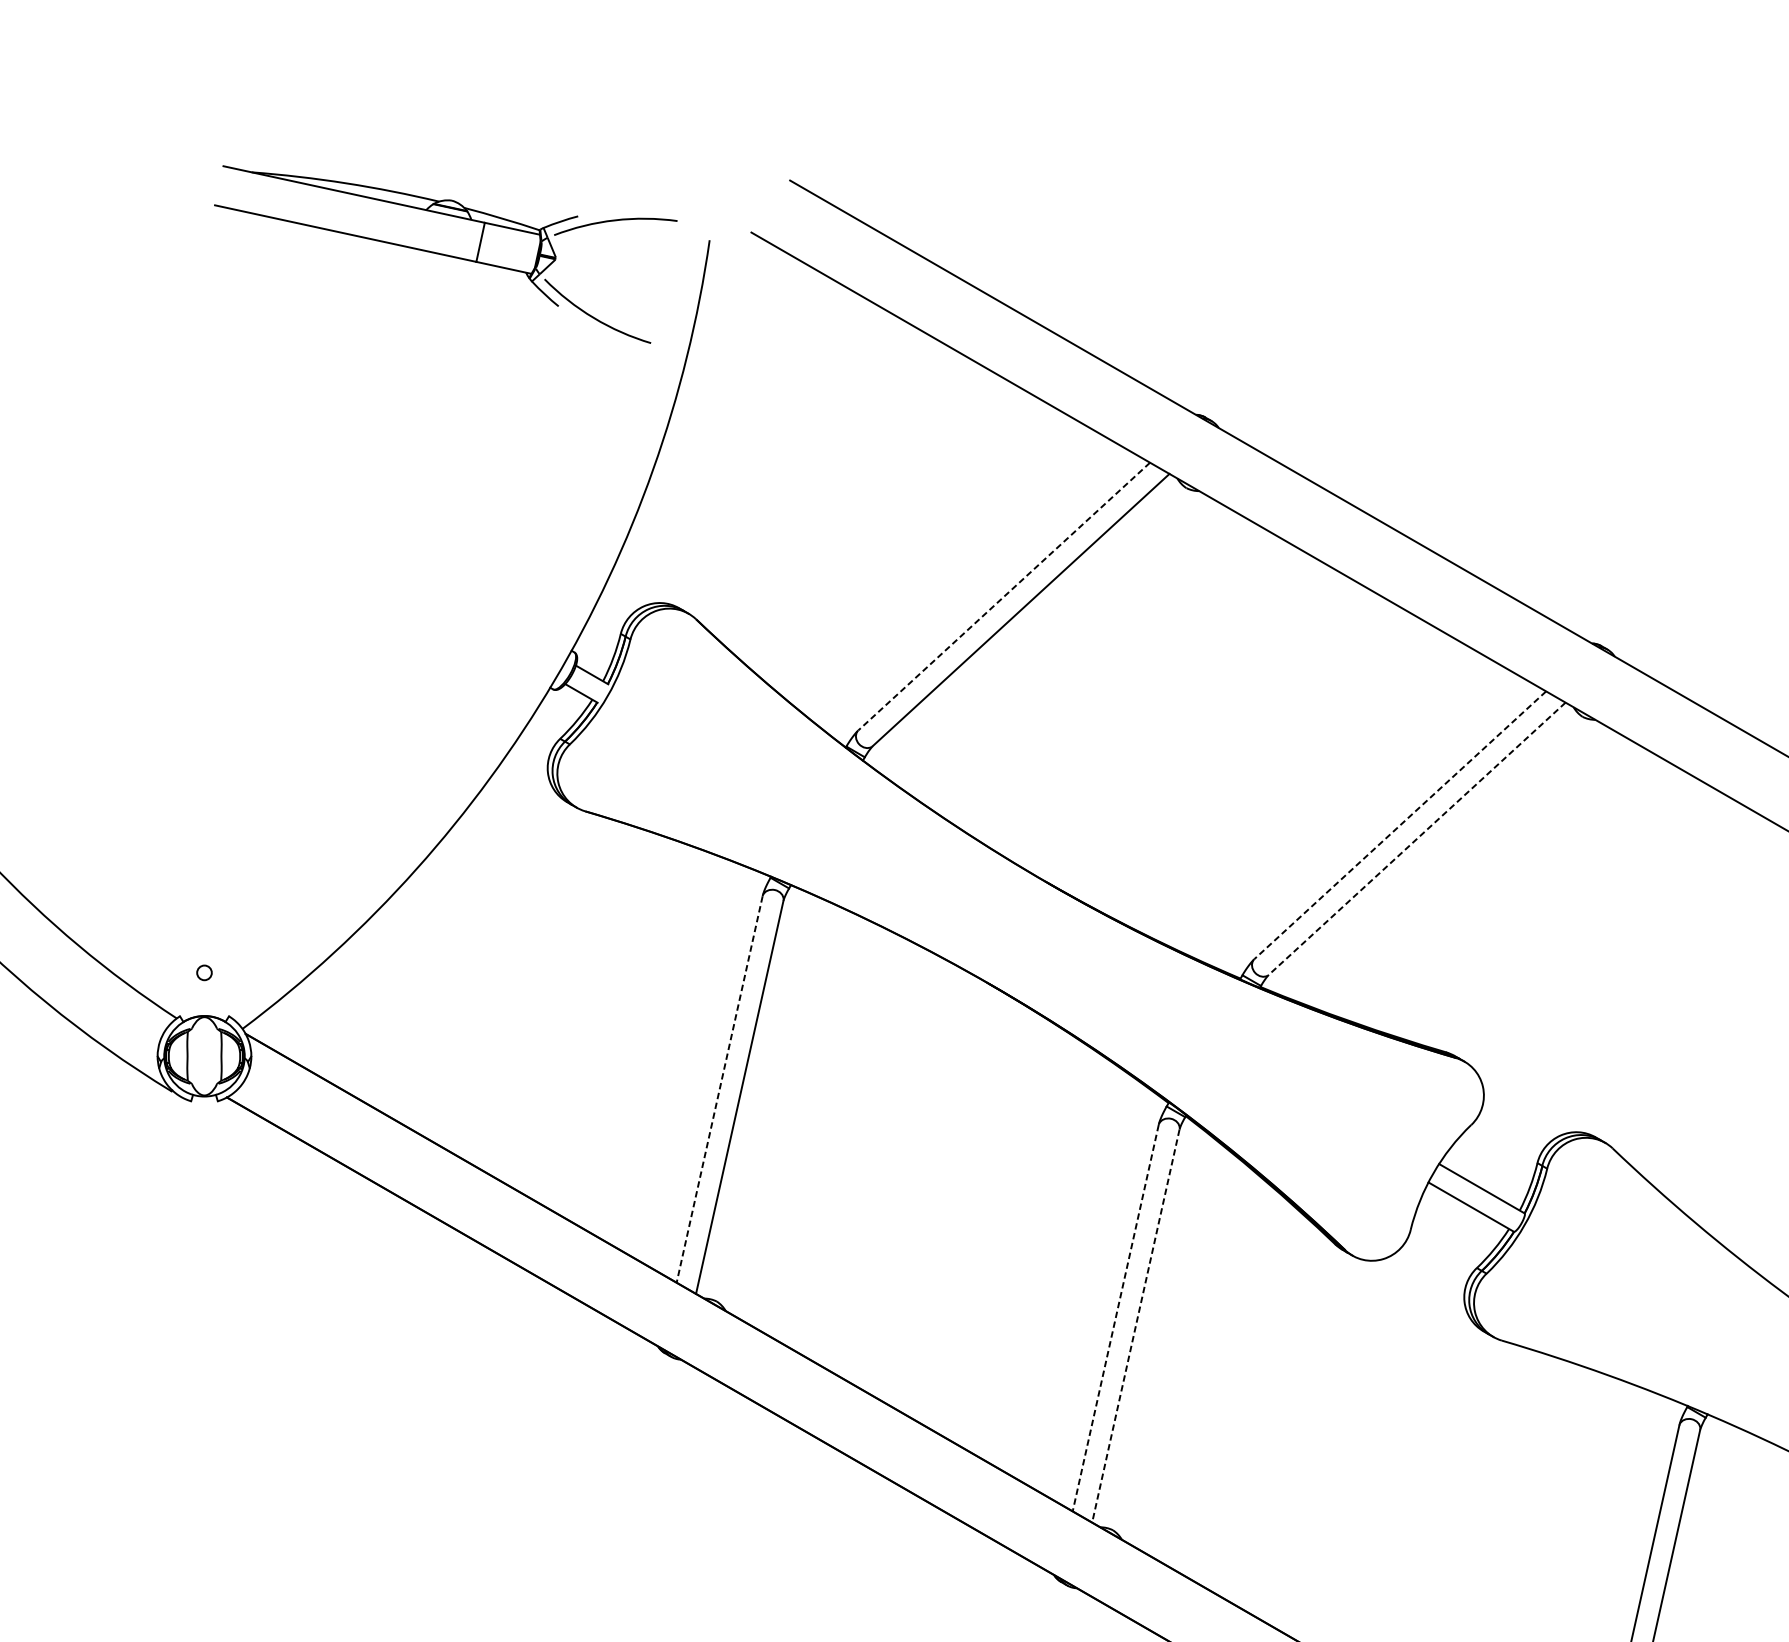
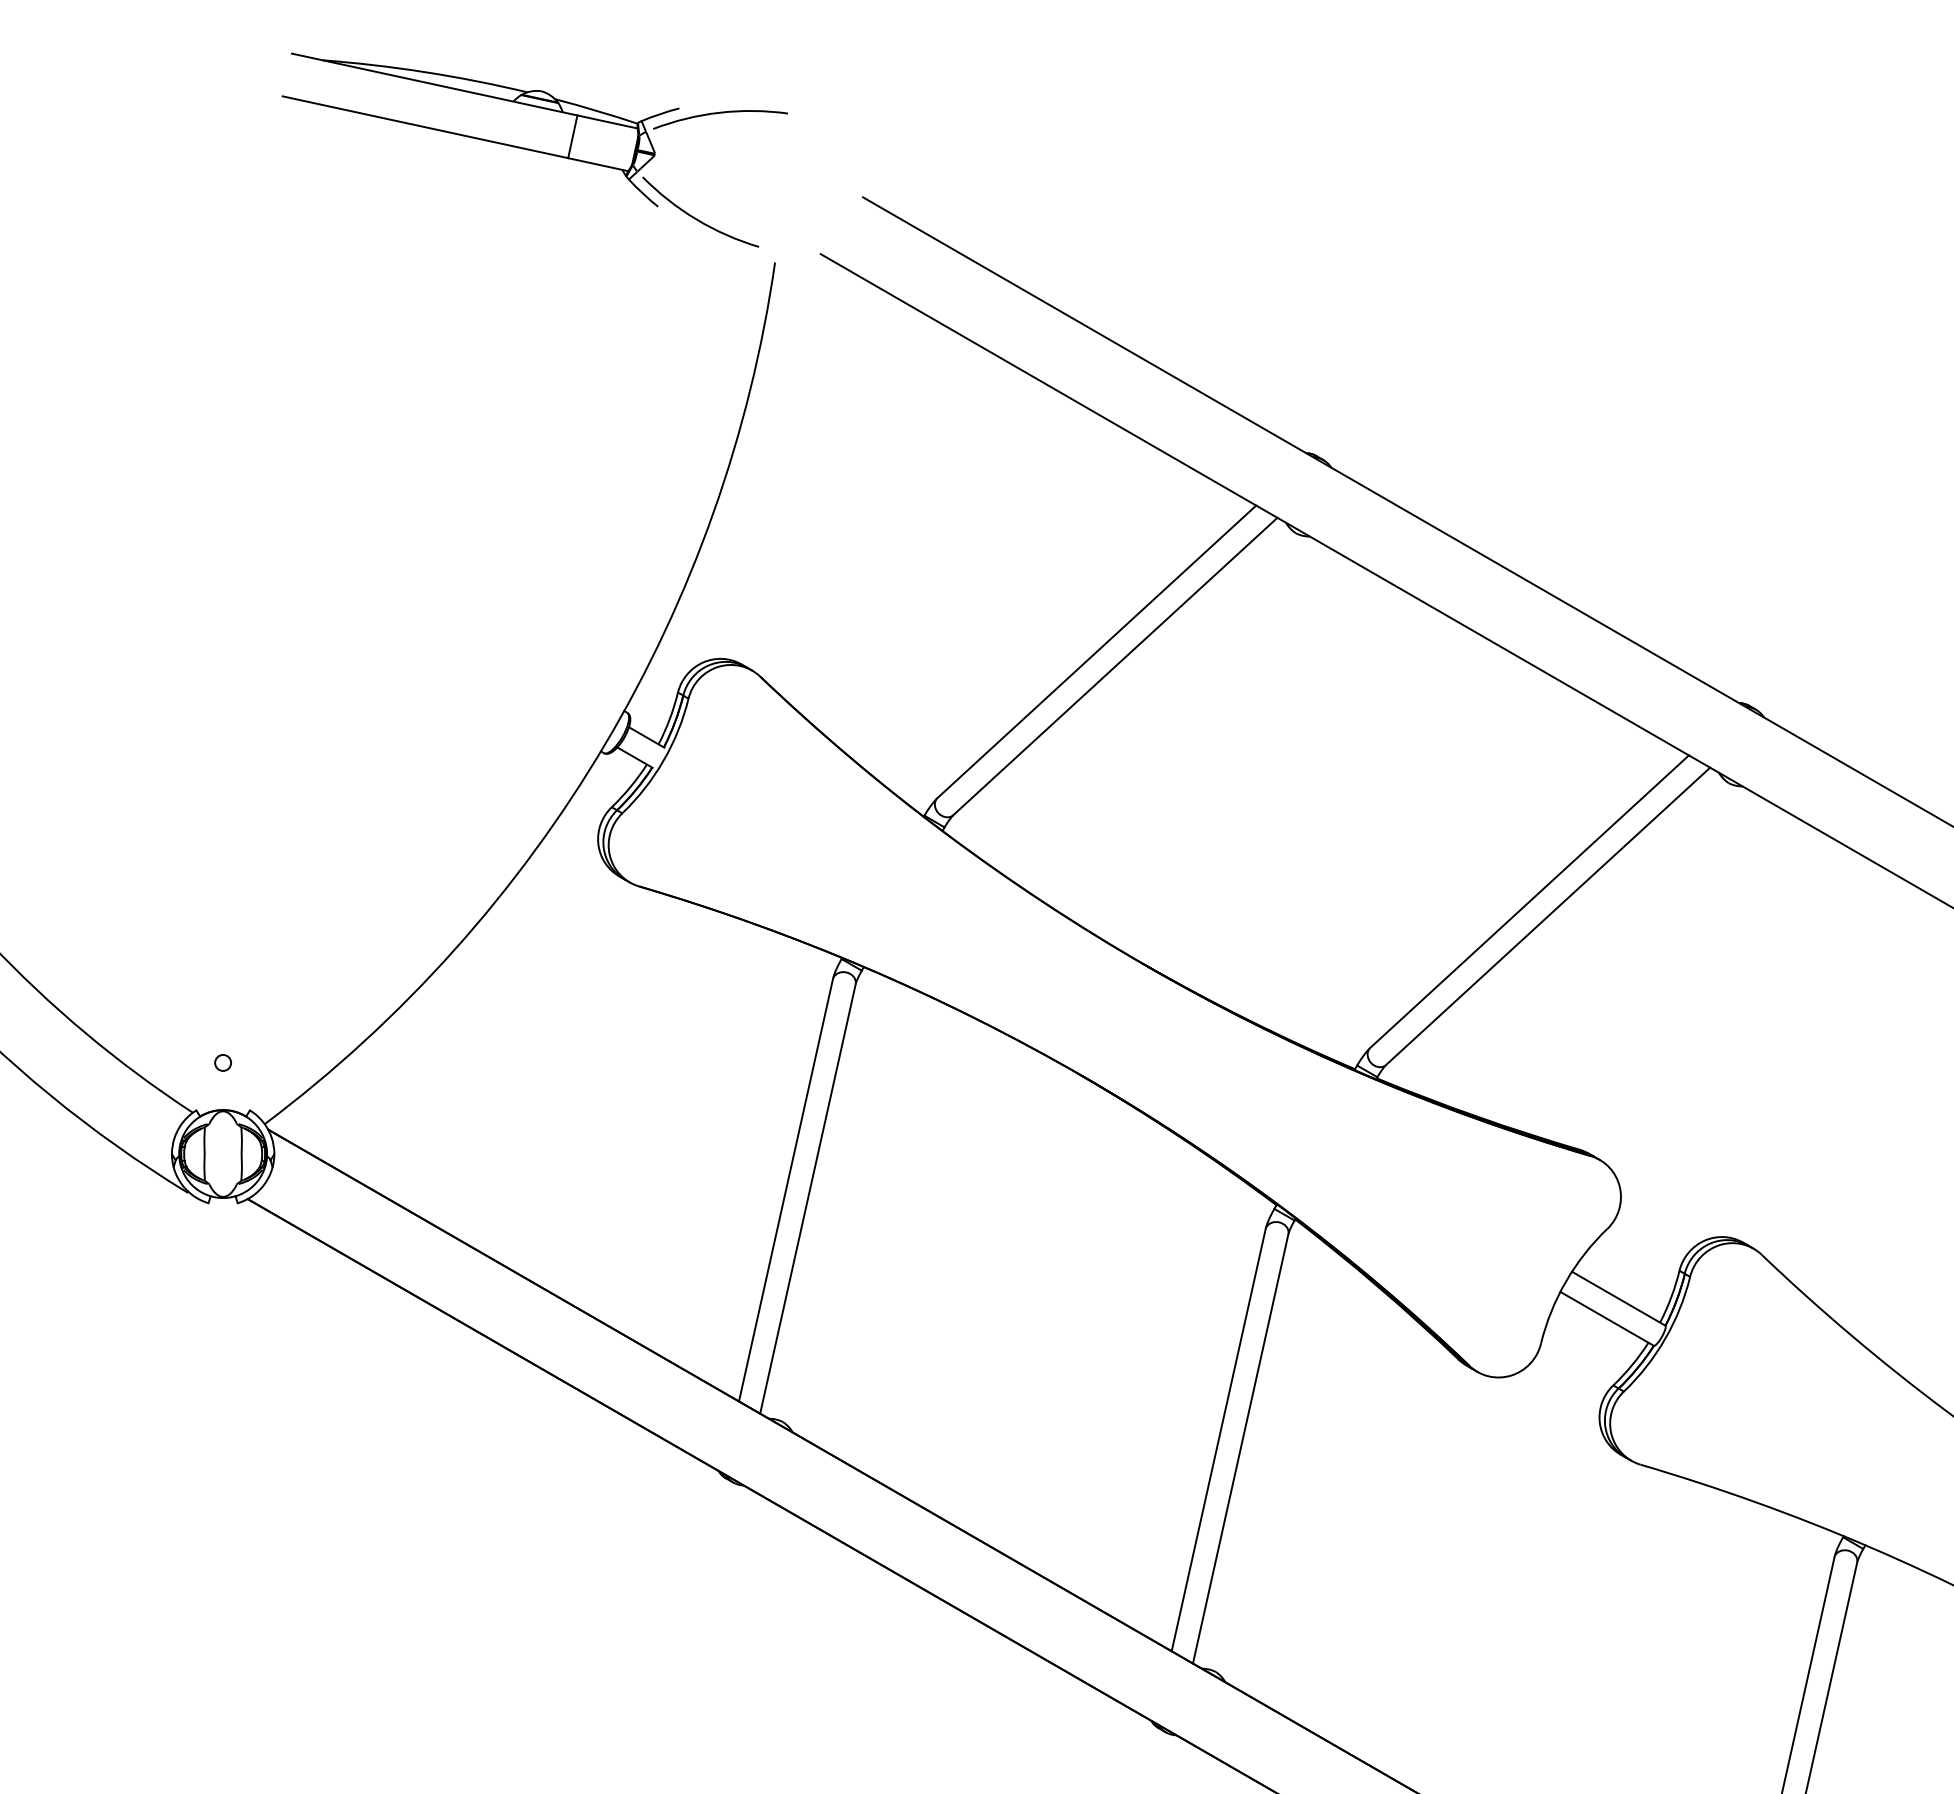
part: (445, 253) -> (534, 149), moved
line: (1003, 597) -> (1096, 652), dashed -> solid
line: (1400, 826) -> (1529, 902), dashed -> solid
line: (1417, 838) -> (1548, 916), dashed -> solid
line: (719, 1089) -> (785, 1190), dashed -> solid
line: (1115, 1318) -> (1218, 1440), dashed -> solid
line: (1135, 1325) -> (1240, 1448), dashed -> solid

